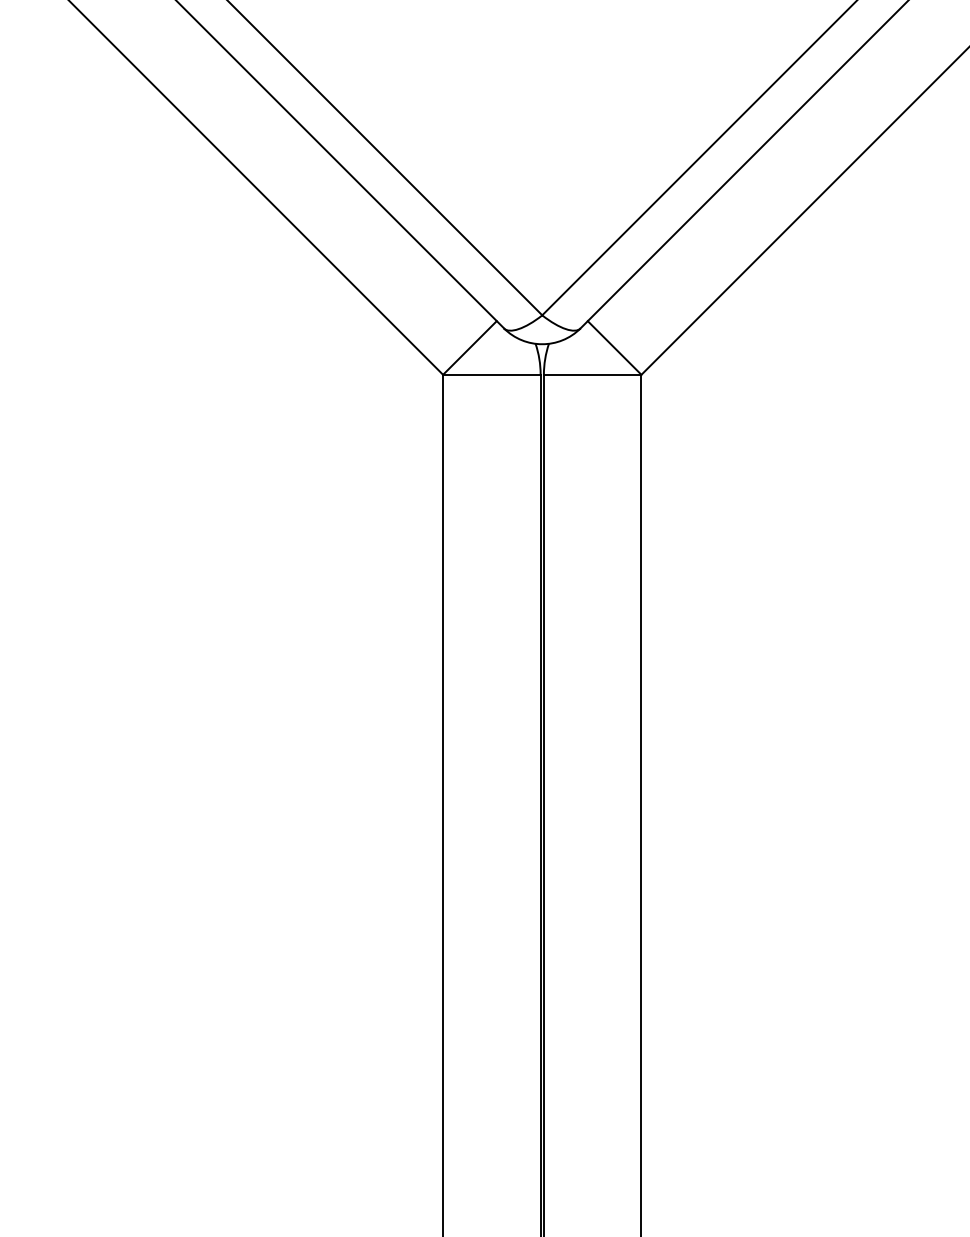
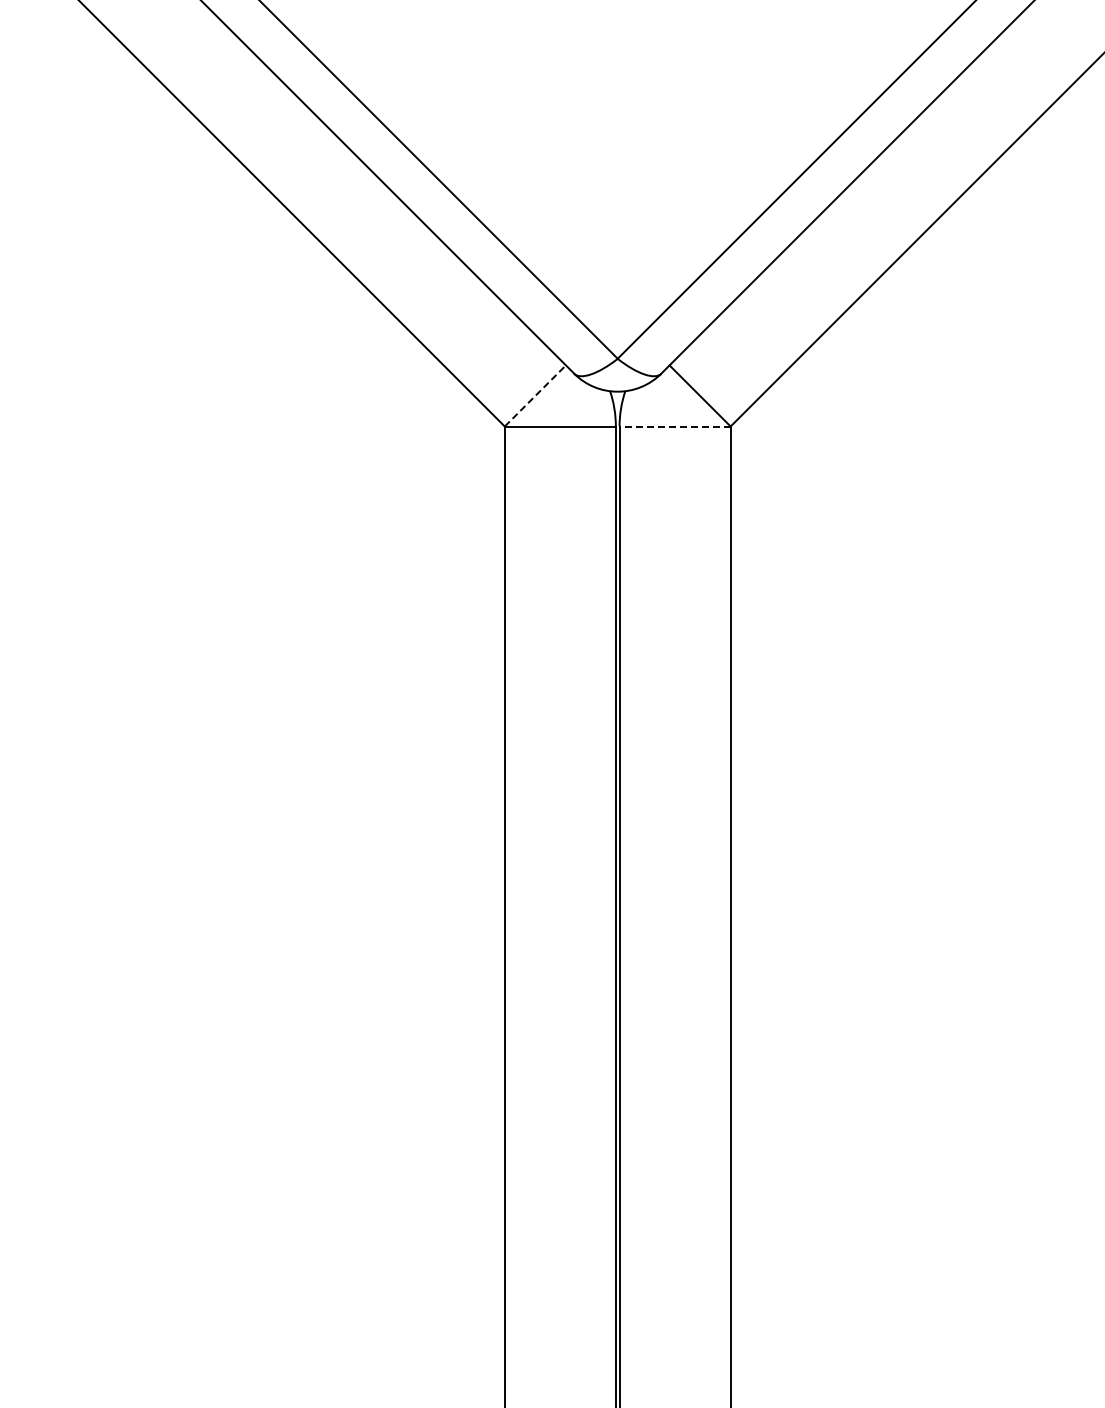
line: (470, 347) -> (535, 395), solid -> dashed
line: (593, 374) -> (675, 426), solid -> dashed

